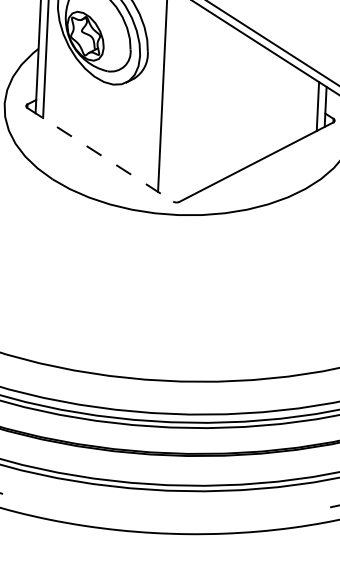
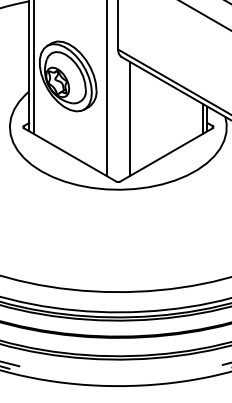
line: (199, 100) -> (129, 118), added
line: (100, 155) -> (70, 155), dashed -> solid

